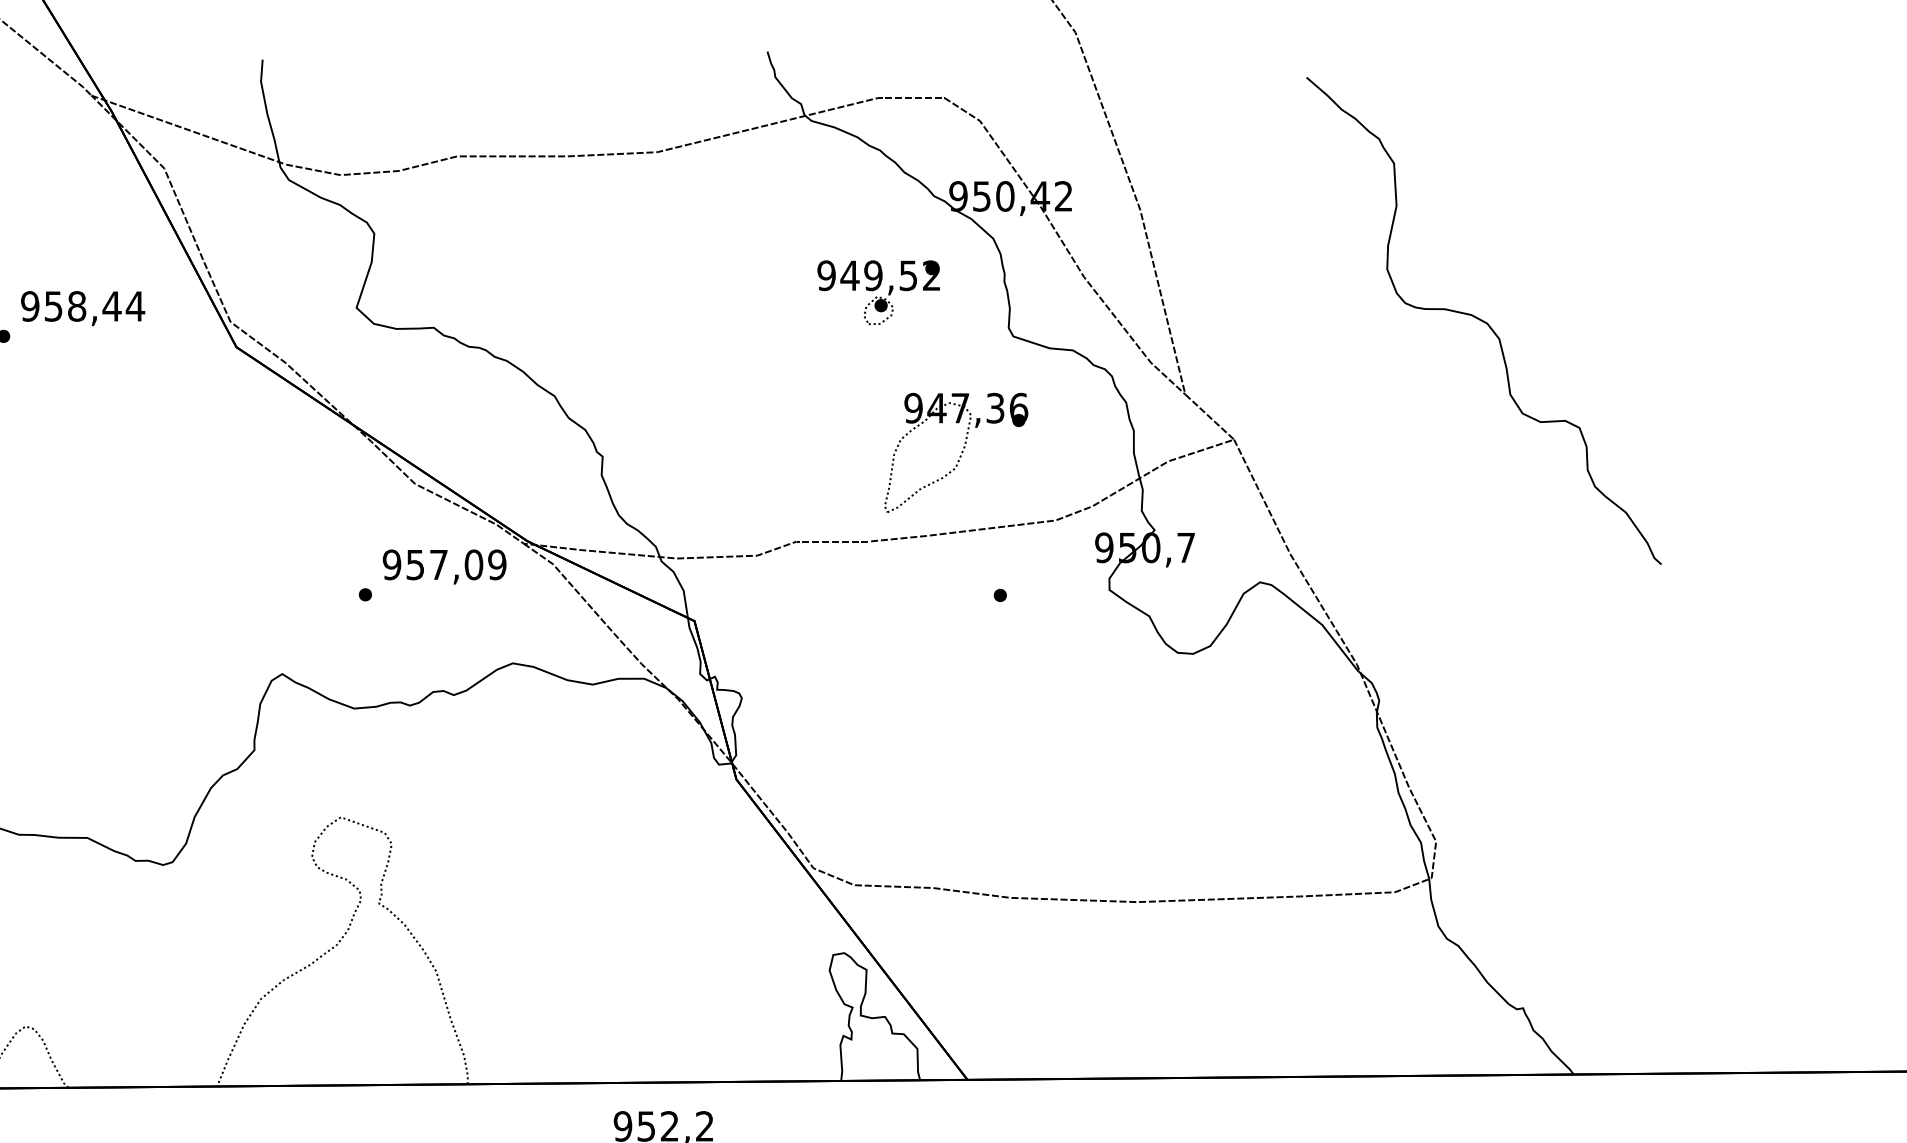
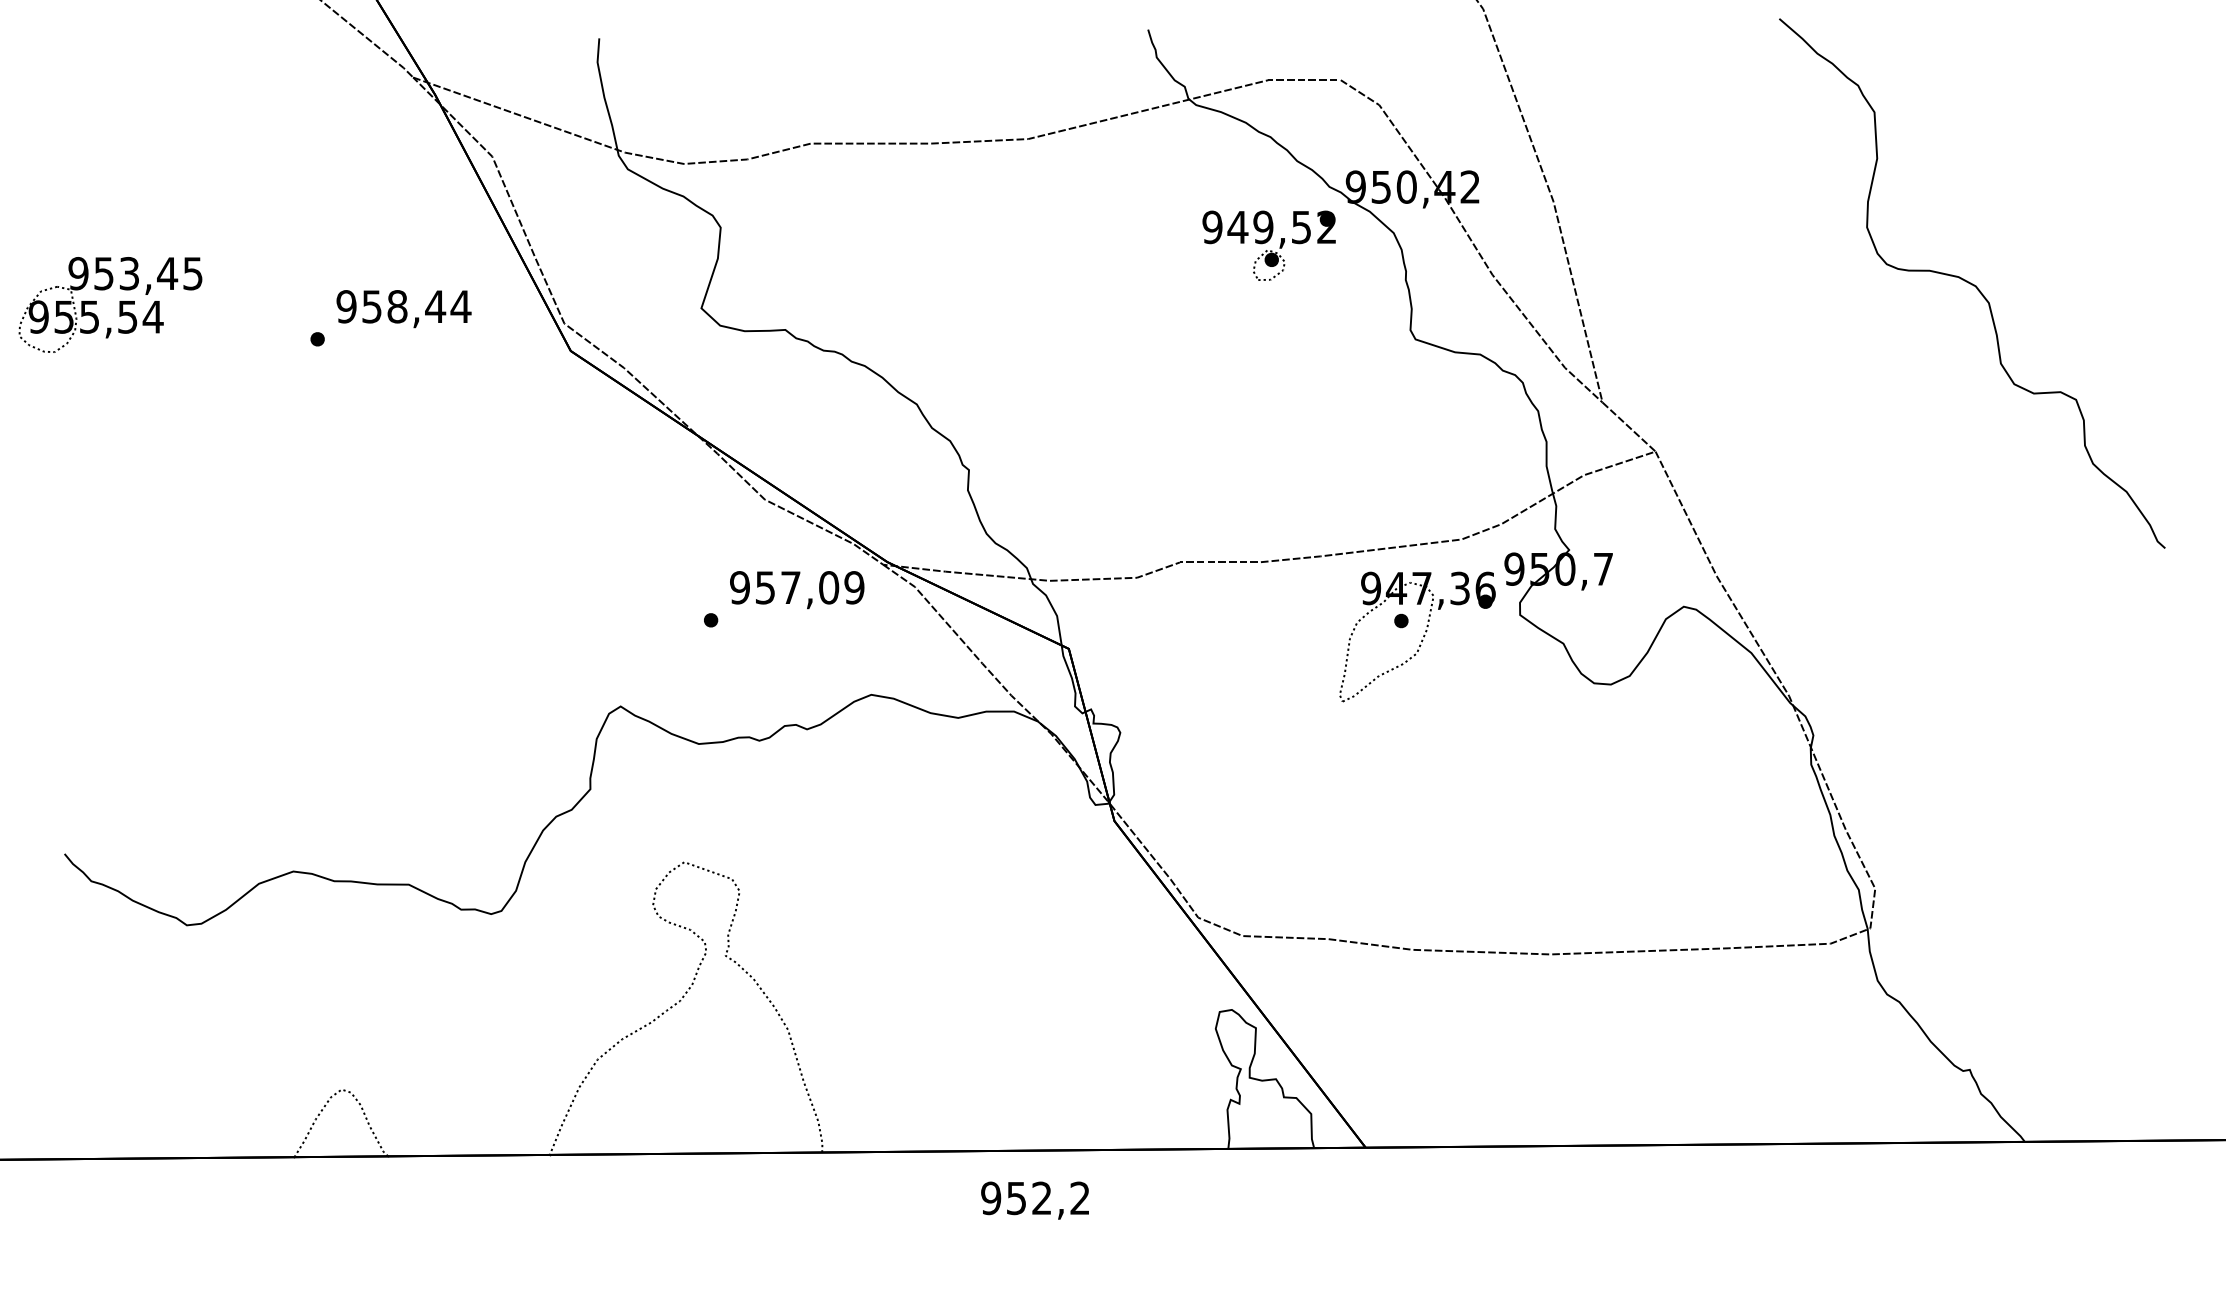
part: (878, 292) -> (1268, 245), moved
curve: (1484, 320) -> (1972, 283), moved
part: (956, 452) -> (1417, 636), moved

